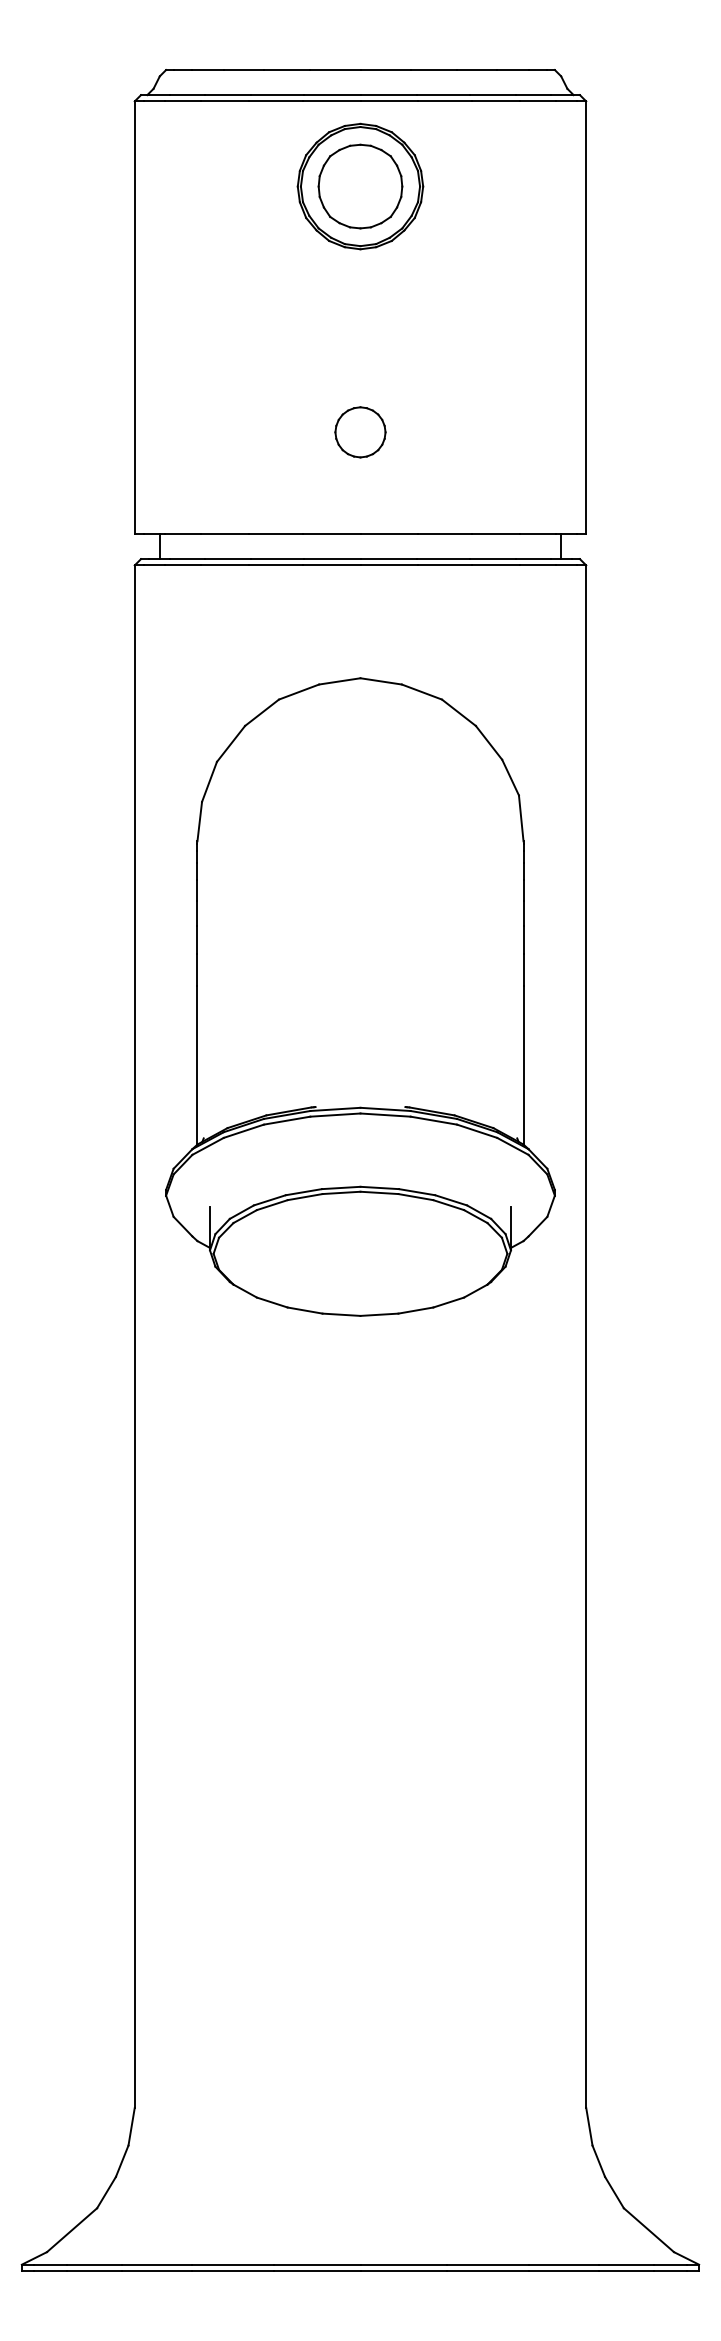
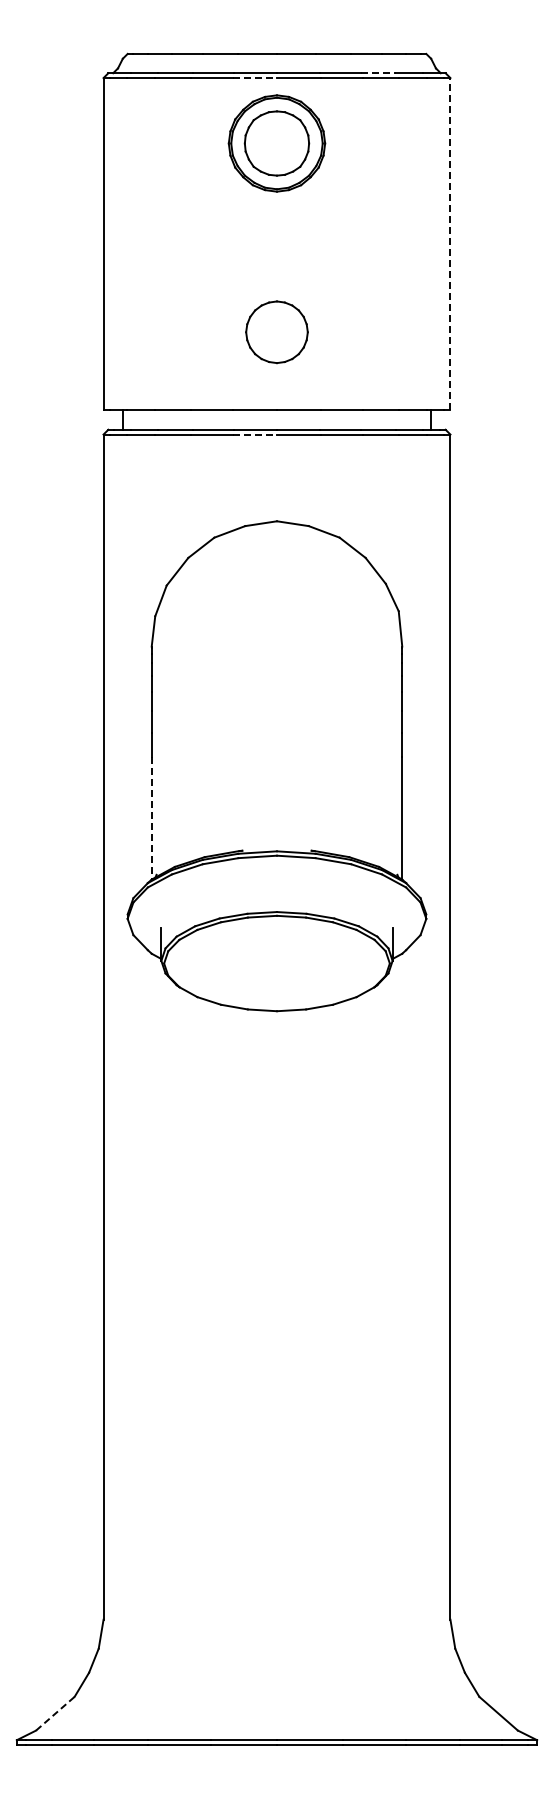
line: (492, 95) -> (378, 73), solid -> dashed
line: (332, 101) -> (255, 78), solid -> dashed
line: (586, 316) -> (450, 243), solid -> dashed
part: (359, 432) -> (276, 332), size x1.6
line: (332, 565) -> (255, 434), solid -> dashed
line: (197, 1065) -> (151, 818), solid -> dashed
line: (72, 2229) -> (55, 1713), solid -> dashed

